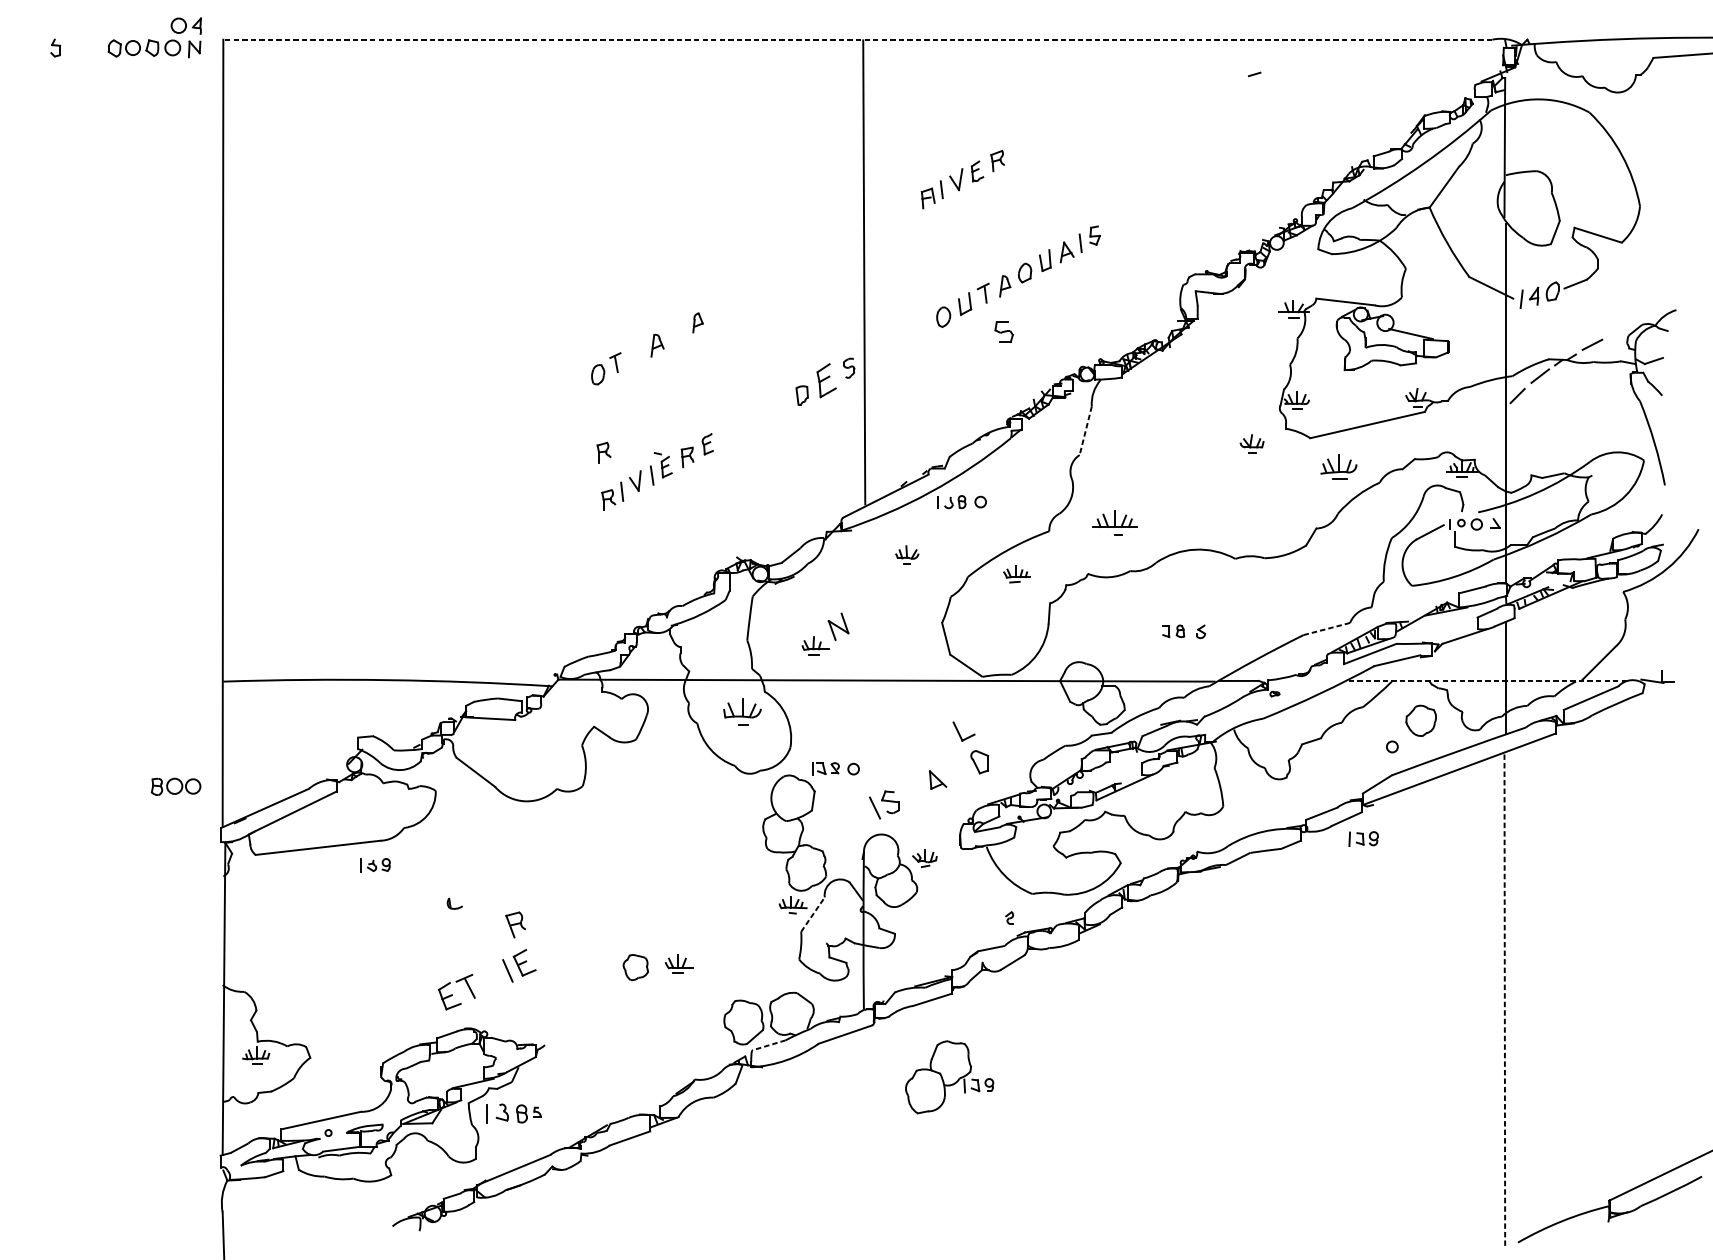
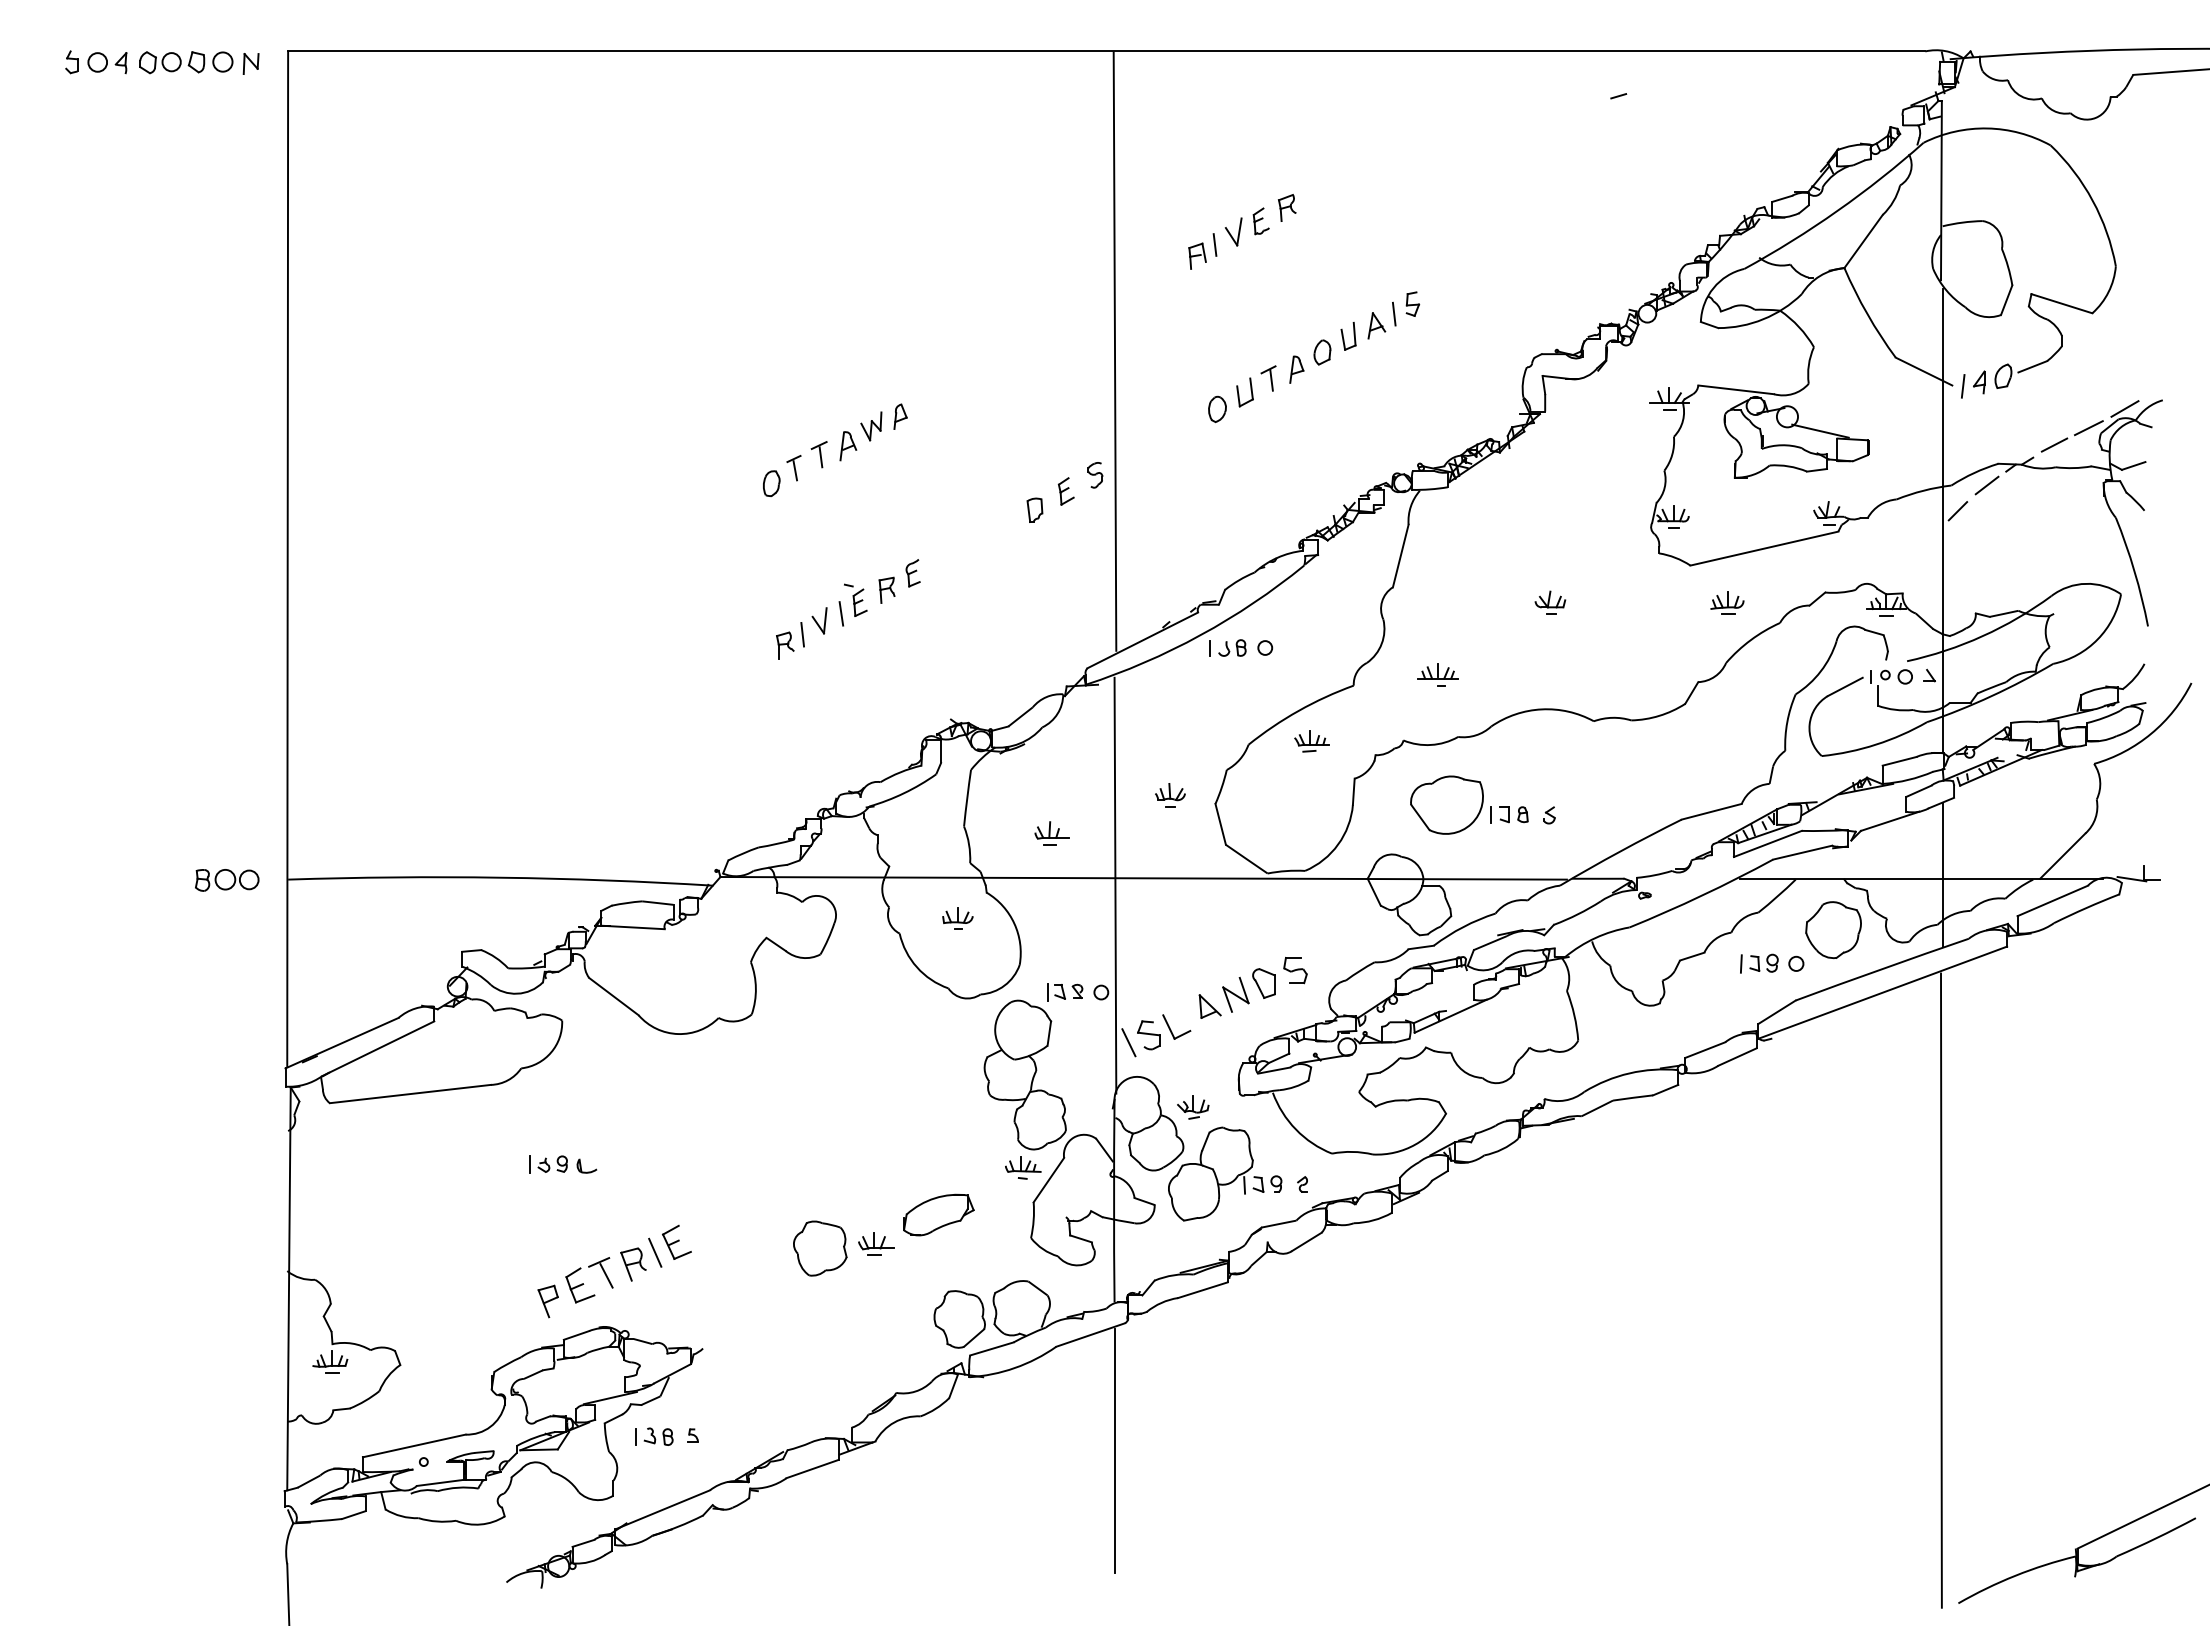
part: (186, 26) -> (107, 63), moved
line: (857, 39) -> (1106, 51), dashed -> solid
line: (1646, 316) -> (2124, 408), added
part: (675, 330) -> (871, 426), added
part: (1004, 331) -> (1295, 970), moved
line: (1618, 331) -> (2088, 428), added
part: (634, 352) -> (818, 454), added
part: (825, 380) -> (1065, 491), size x0.62
line: (1085, 431) -> (1400, 556), dashed -> solid
part: (1252, 443) -> (1550, 602), moved
part: (604, 452) -> (779, 584), removed
part: (1338, 466) -> (1727, 602), size x0.71
part: (1114, 522) -> (1437, 674), size x0.71
part: (907, 555) -> (1170, 795), moved
part: (1124, 623) -> (1450, 804), added
part: (838, 626) -> (1235, 994), moved
line: (1327, 628) -> (1712, 811), dashed -> solid
line: (1489, 680) -> (1921, 878), dashed -> solid
line: (864, 686) -> (1115, 885), added
part: (742, 711) -> (957, 918), size x0.62
part: (1421, 721) -> (1833, 930), size x1.43
part: (963, 731) -> (1176, 1026), moved
part: (176, 786) -> (227, 880), moved
part: (1363, 838) -> (1759, 963), moved
part: (375, 865) -> (548, 1164), moved
line: (812, 914) -> (1048, 1180), dashed -> solid
part: (515, 924) -> (633, 1264), moved
part: (727, 941) -> (938, 1214), added
part: (635, 967) -> (820, 1248), size x1.67
line: (1504, 1000) -> (1941, 1291), dashed -> solid
part: (424, 1008) -> (547, 1301), added
line: (768, 1045) -> (991, 1348), dashed -> solid
part: (949, 1076) -> (1225, 1173), moved
part: (507, 1113) -> (654, 1436), size x0.71
line: (863, 1124) -> (1114, 1450), added

